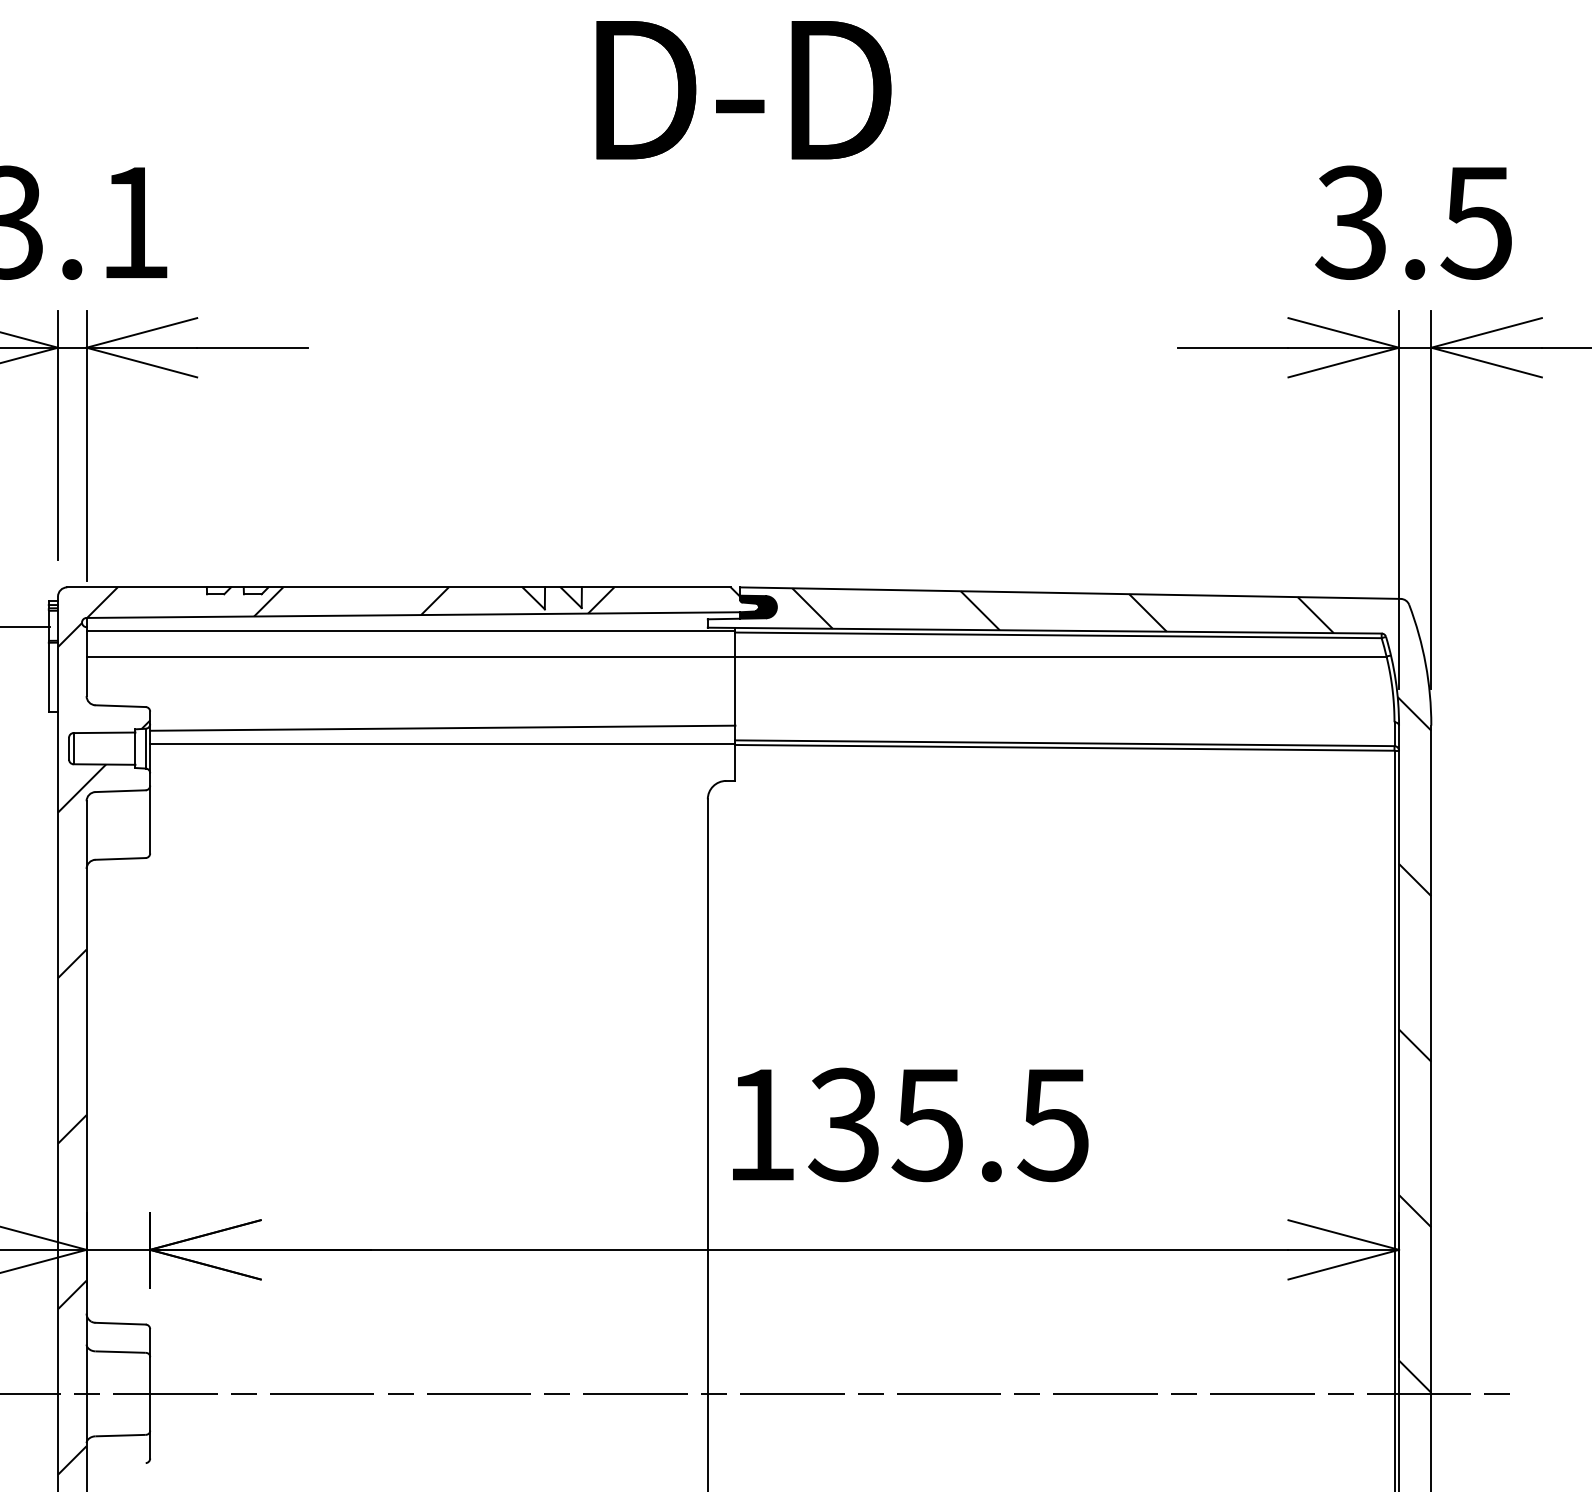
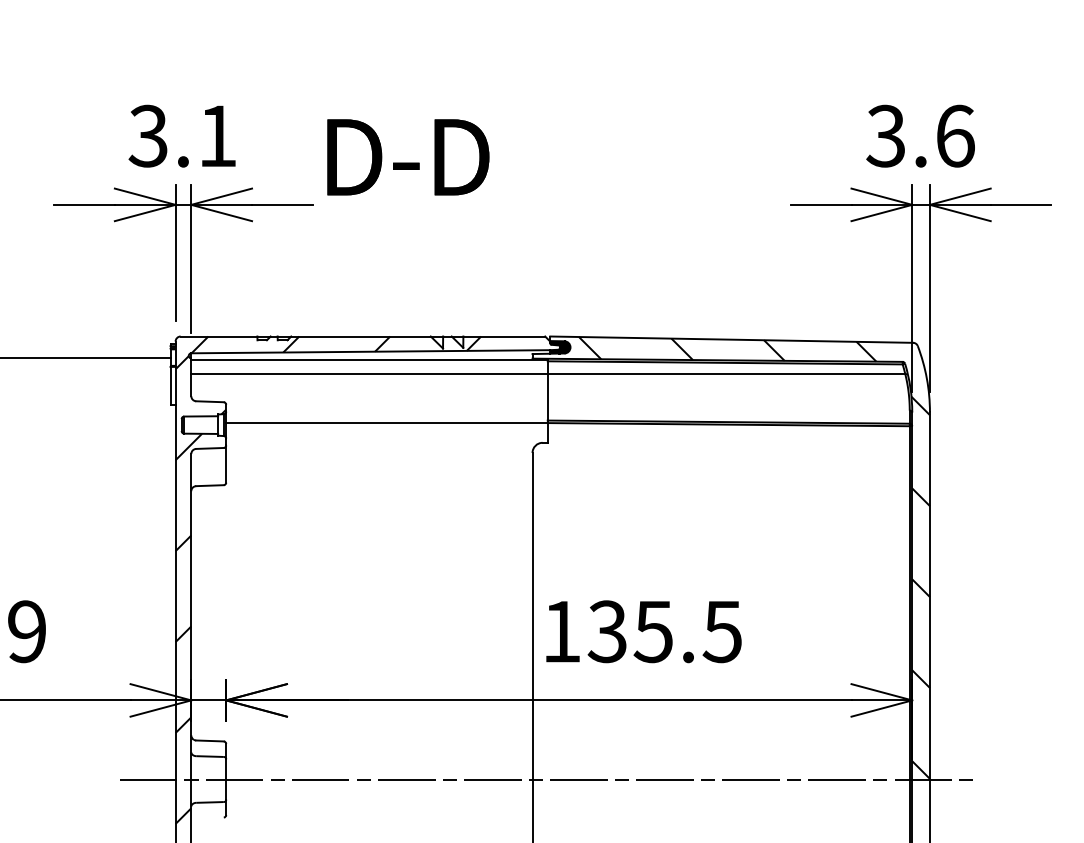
text: (744, 90) -> (408, 157), moved
text: (1475, 221) -> (954, 135), 3.5 -> 3.6
line: (441, 727) -> (386, 413), removed

